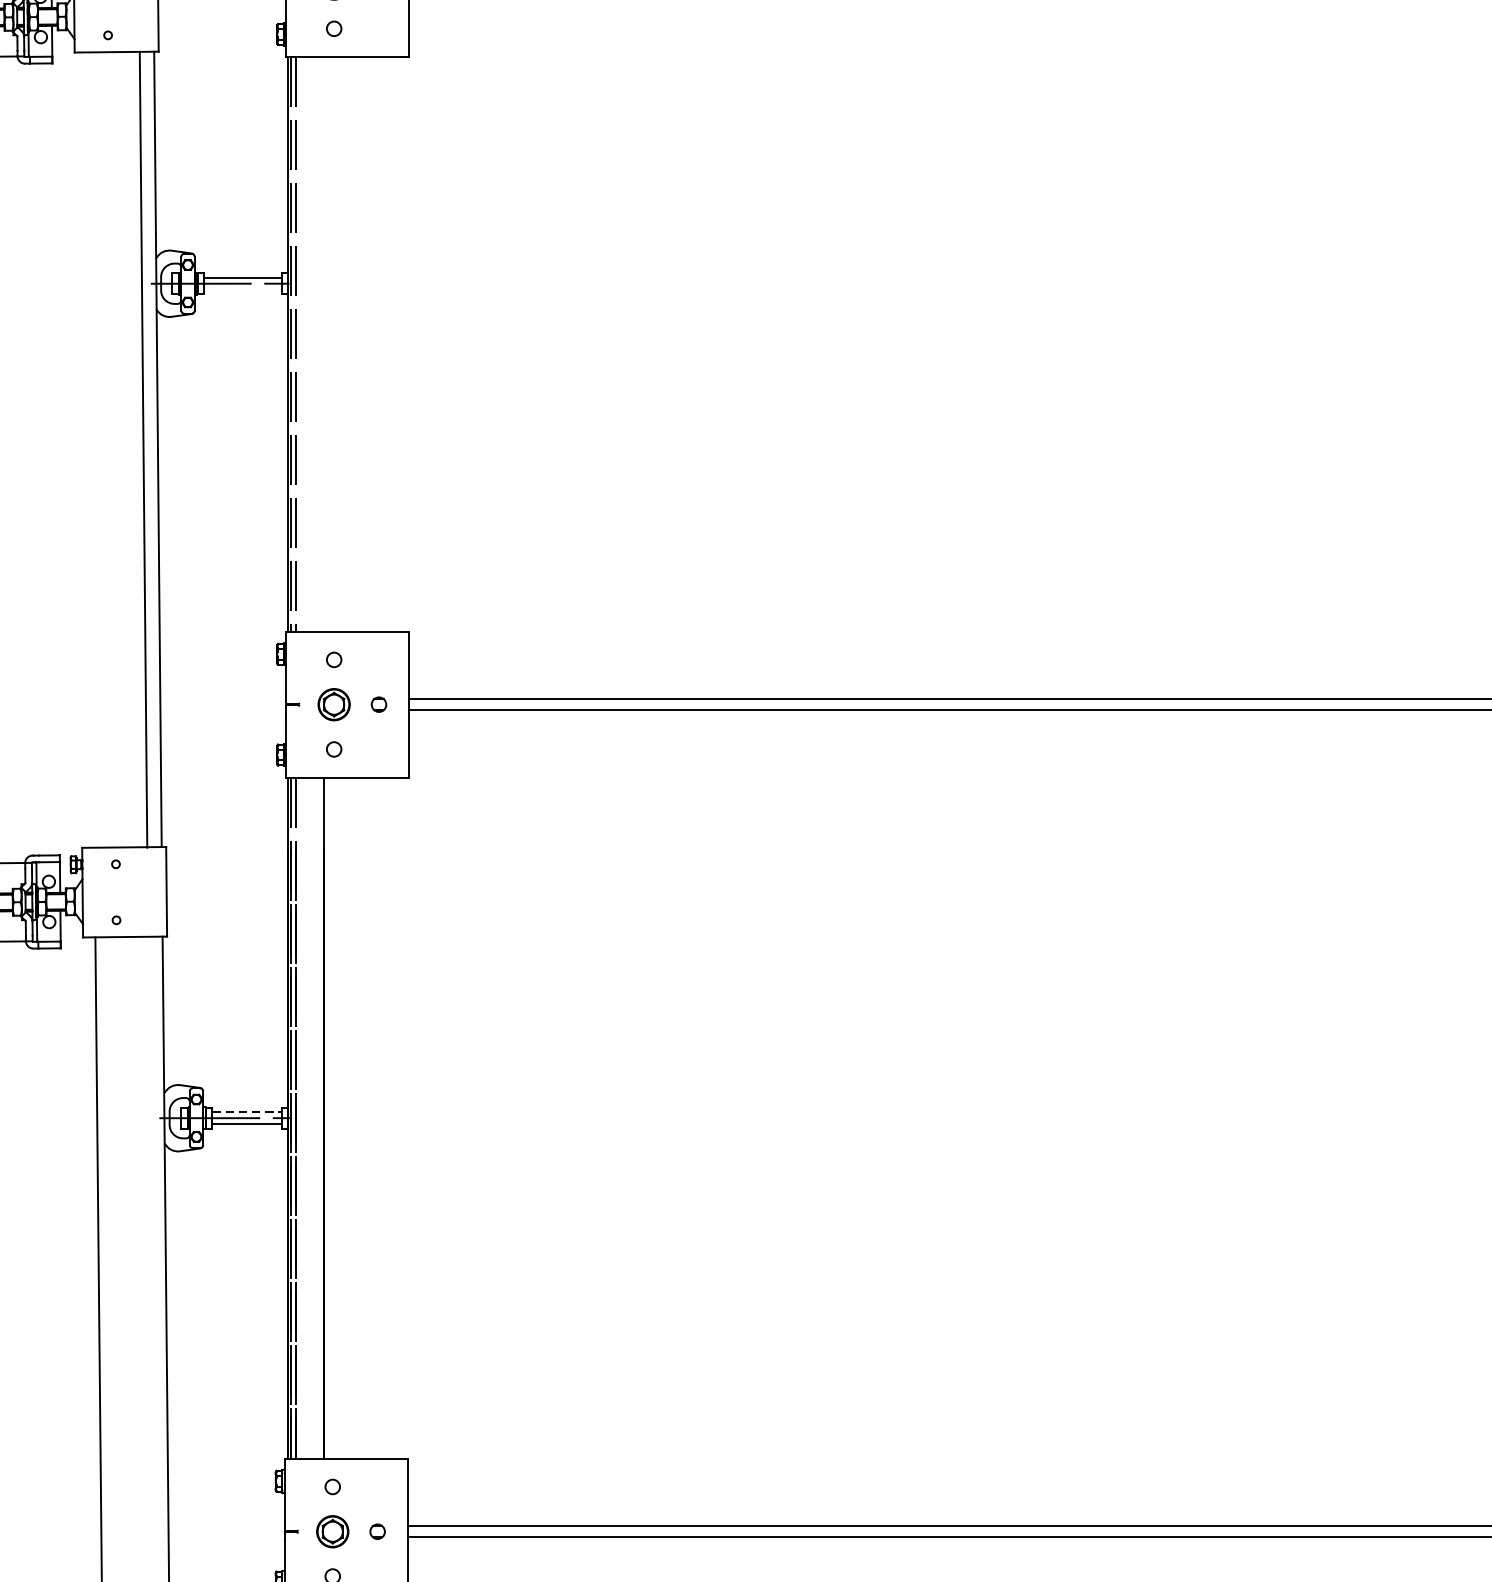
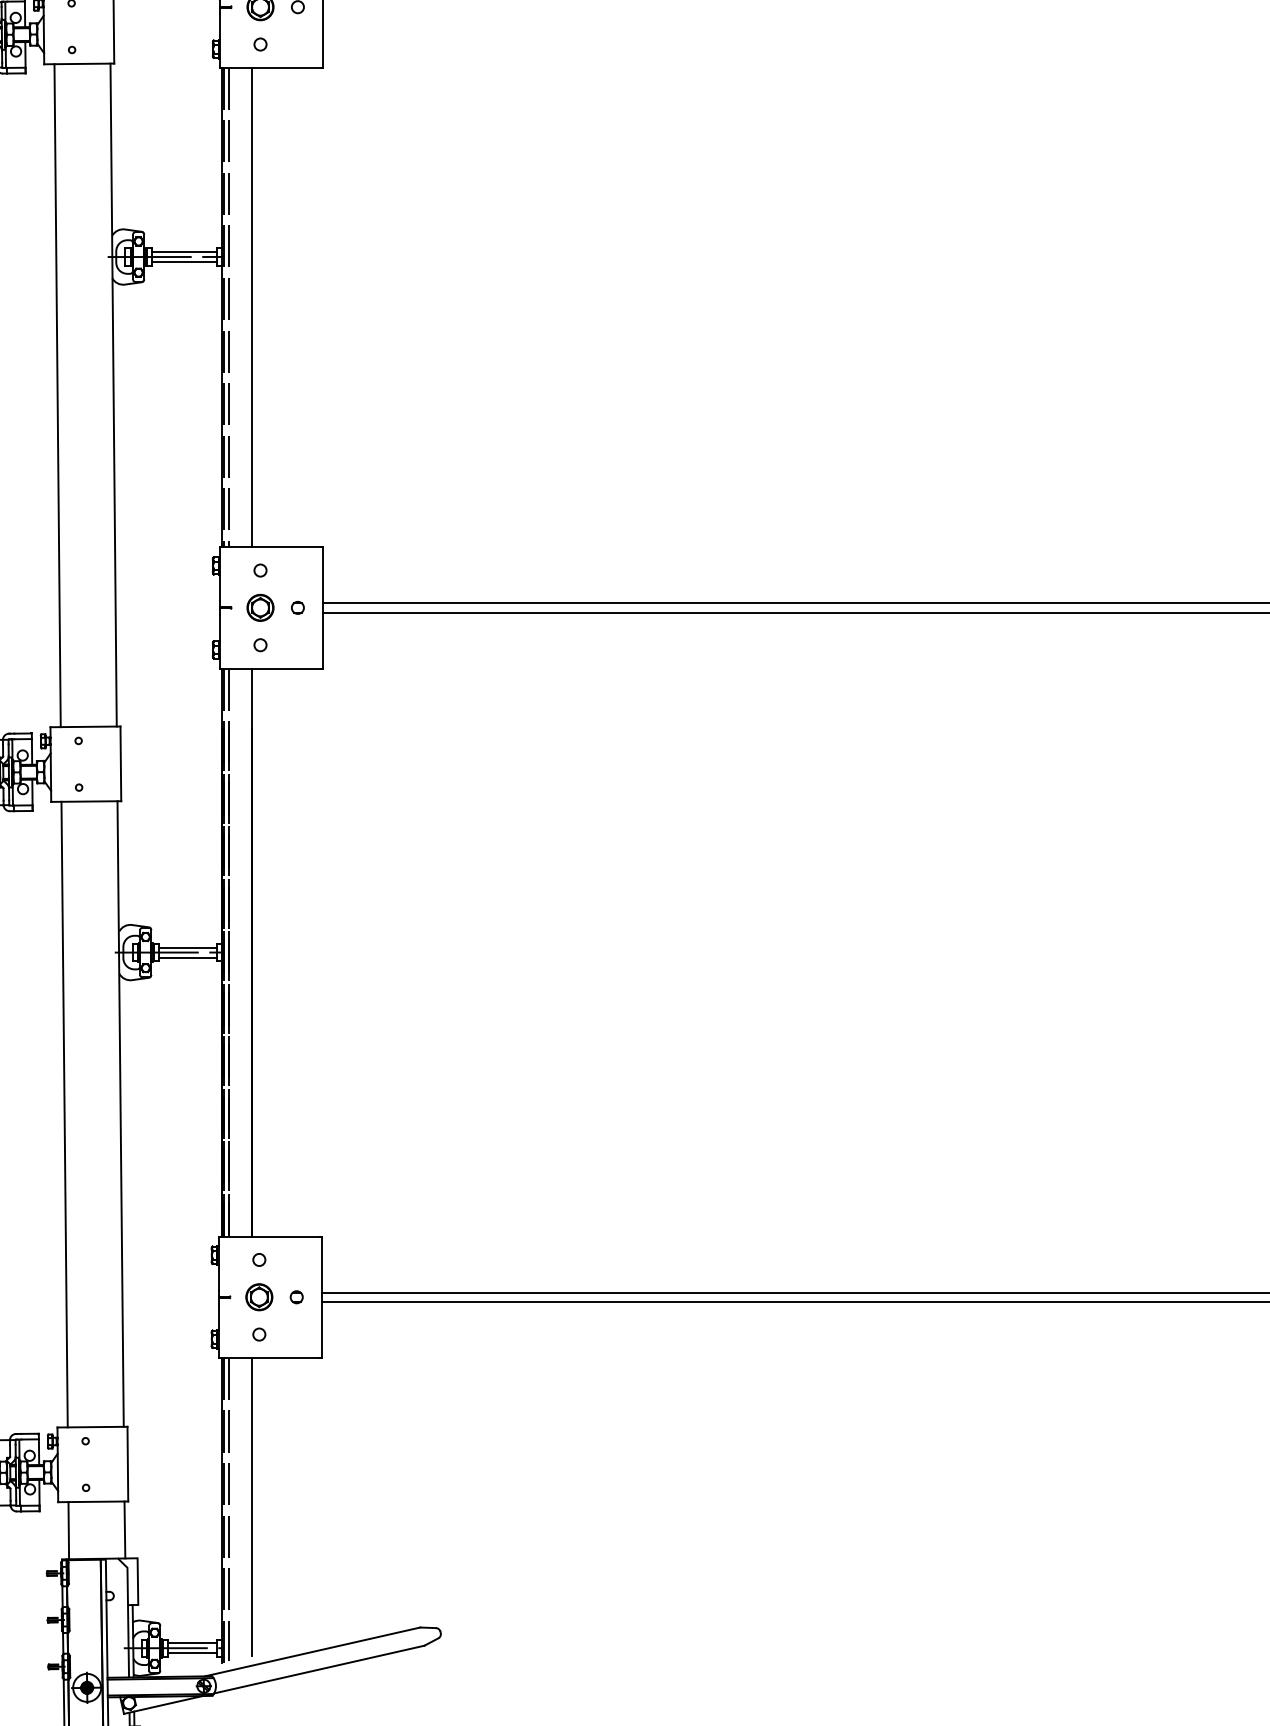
line: (242, 290) -> (184, 262), added
line: (324, 344) -> (252, 307), added
line: (143, 449) -> (57, 395), moved
line: (247, 1112) -> (188, 947), dashed -> solid

